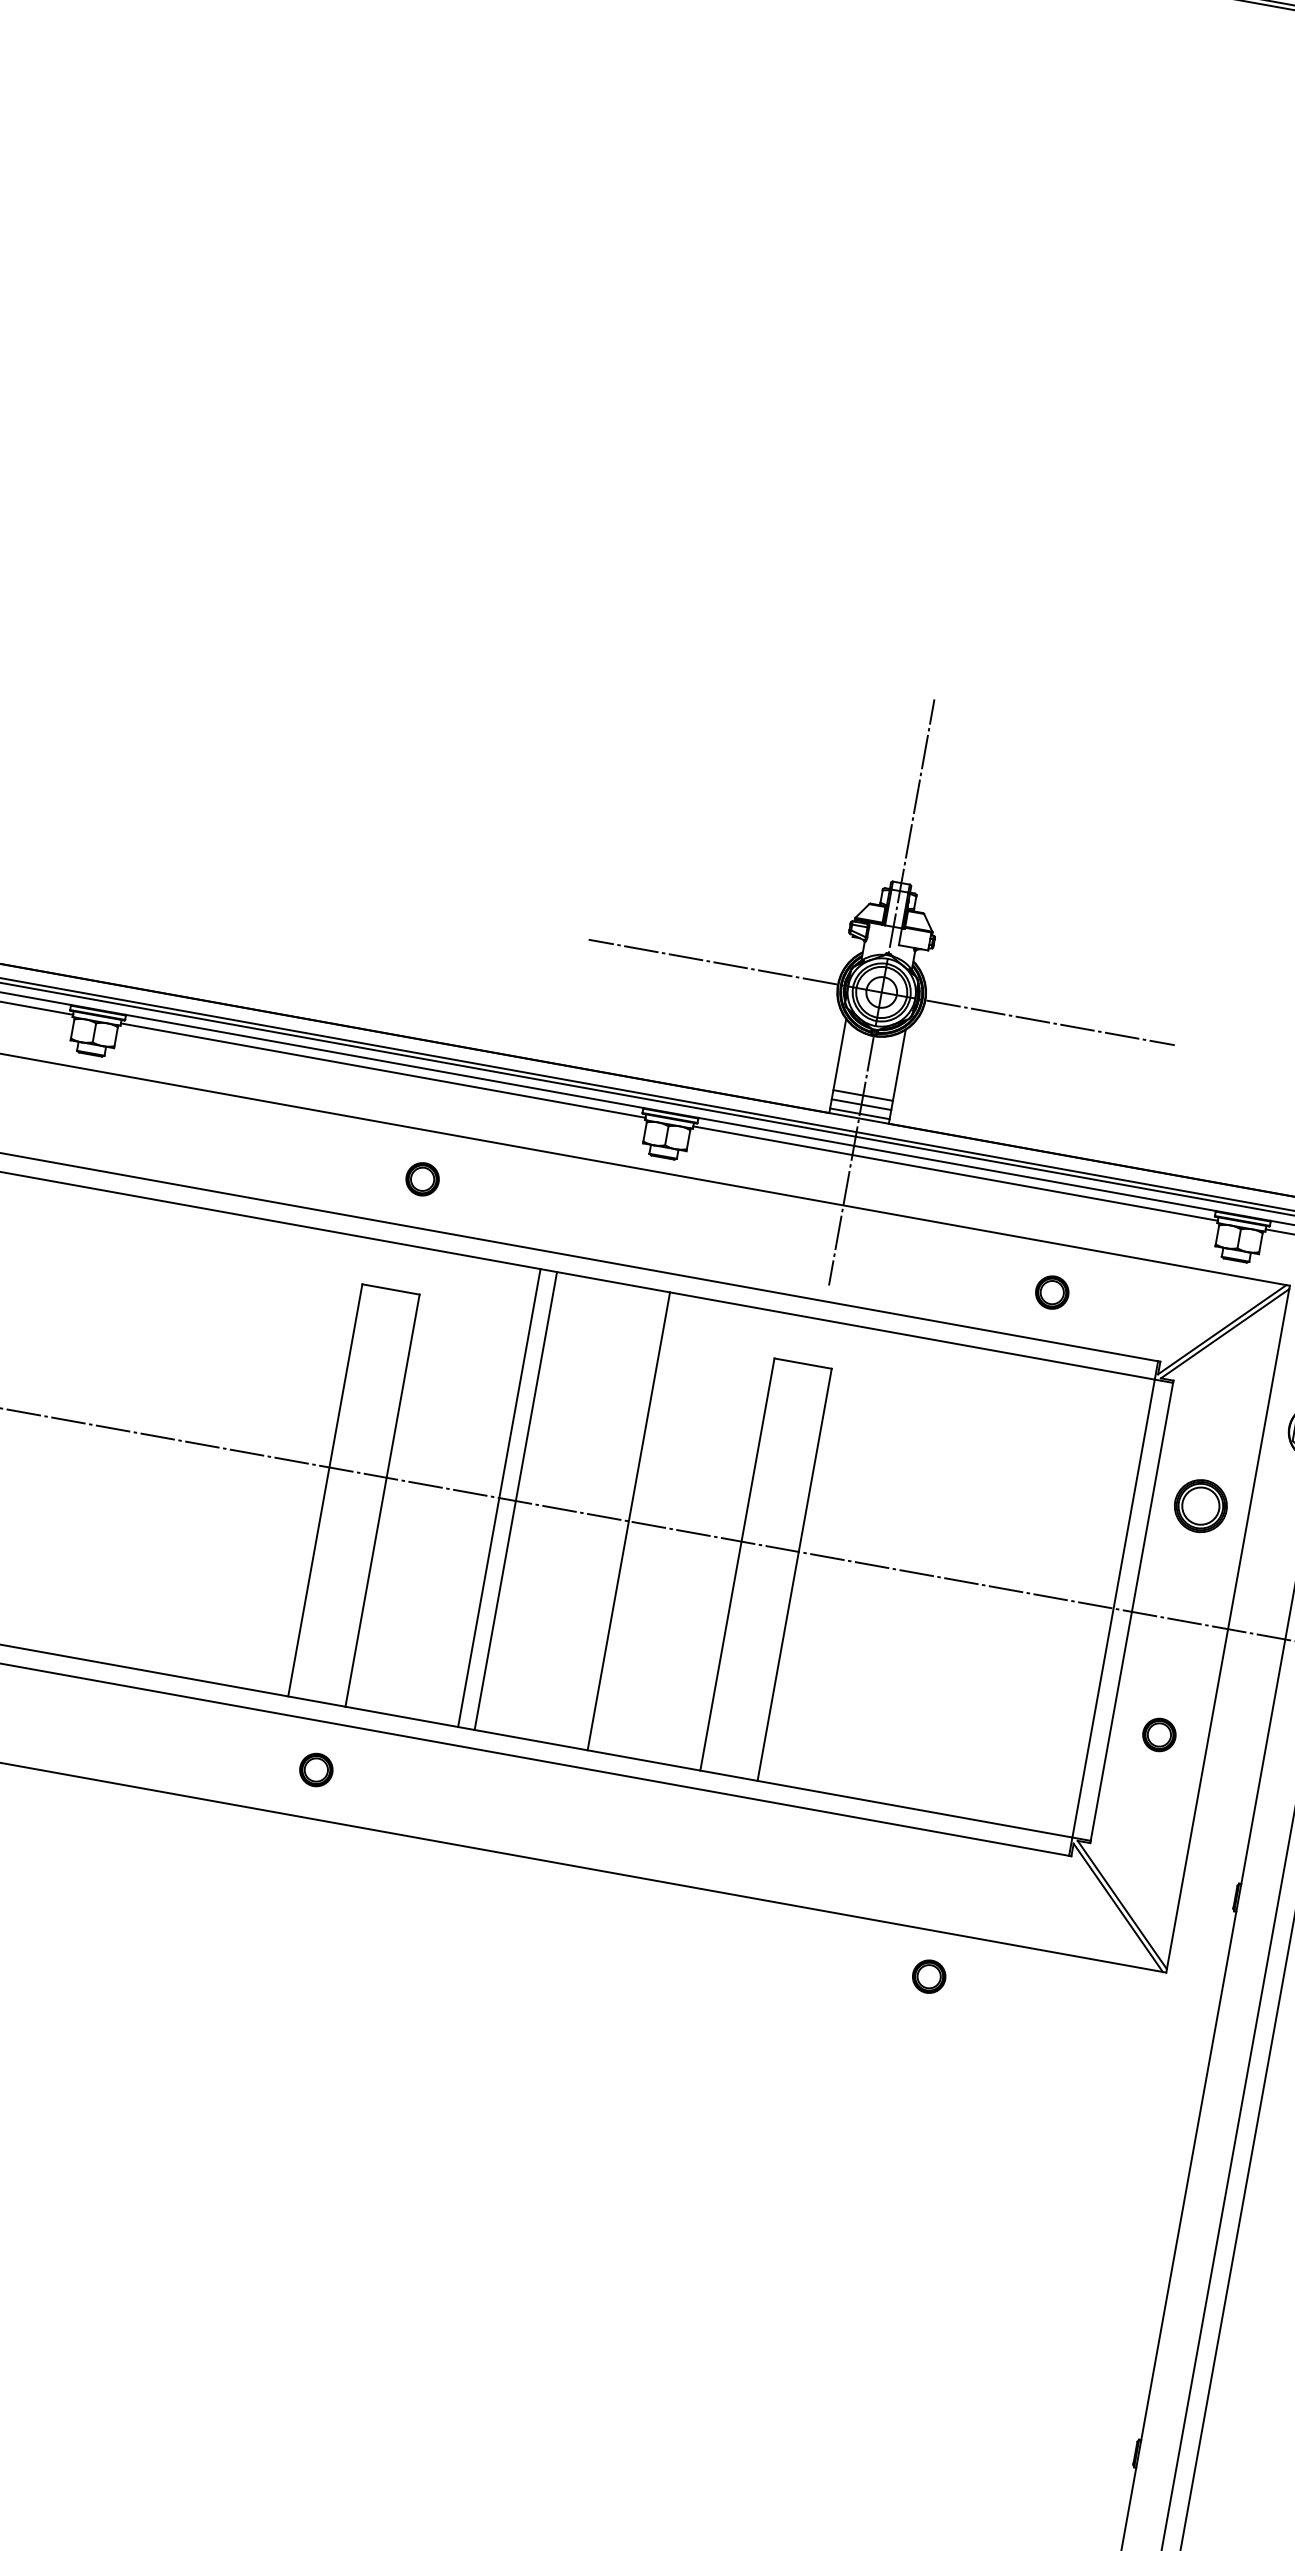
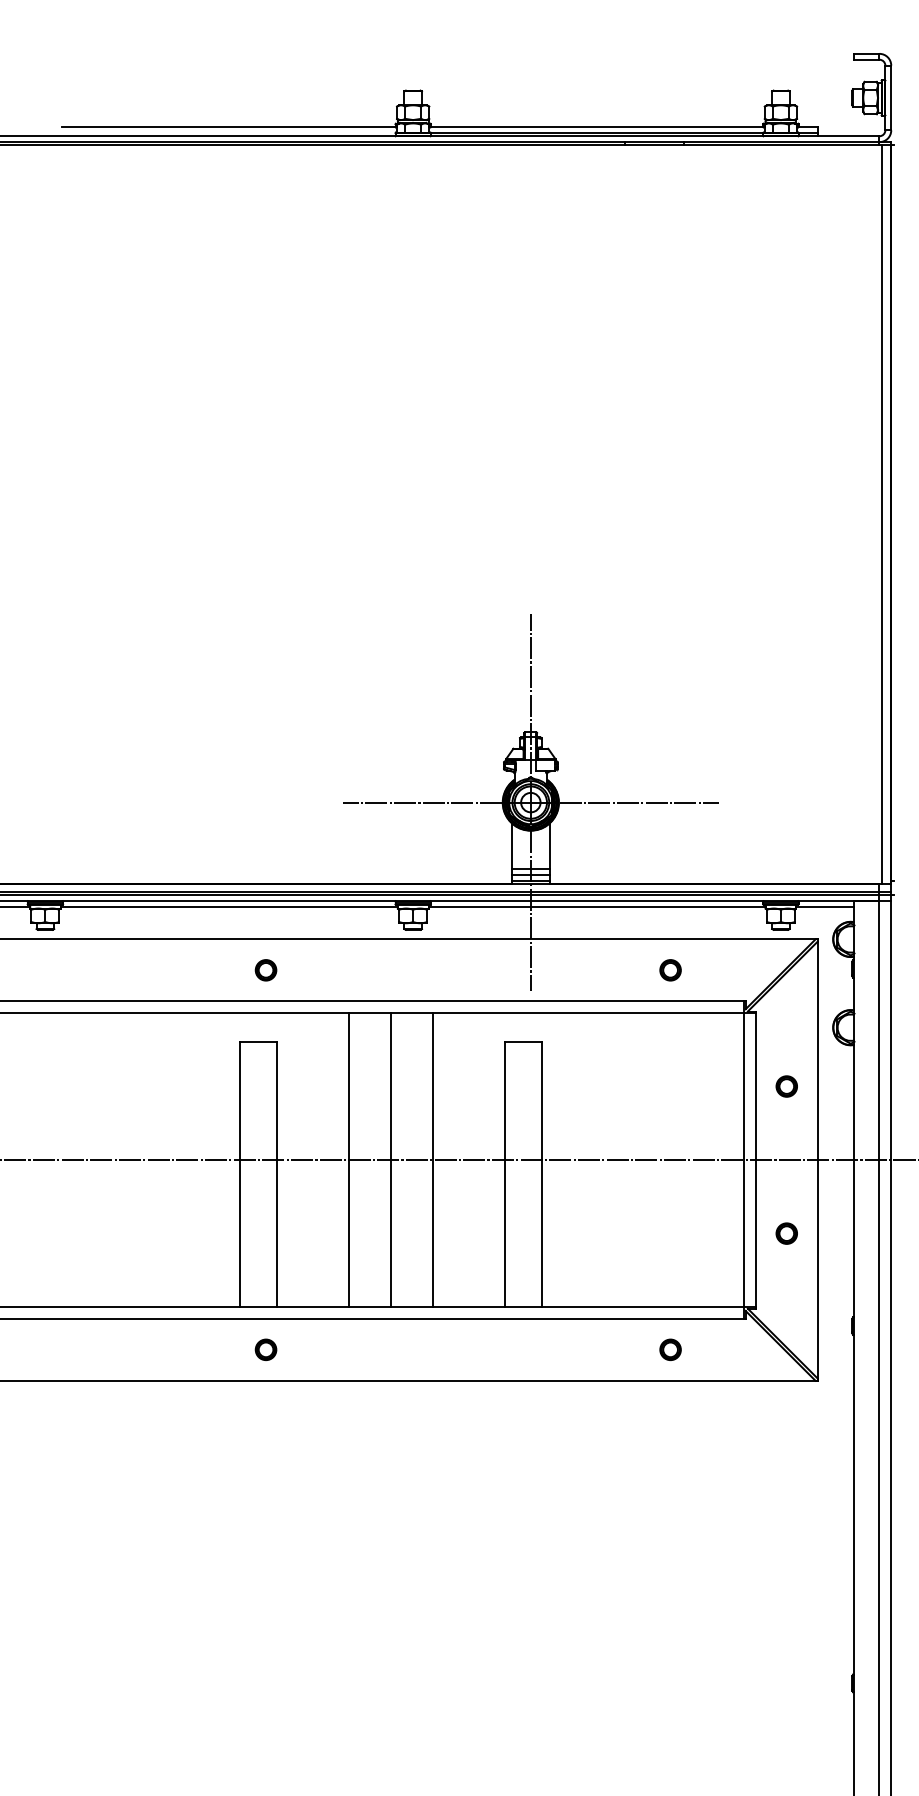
line: (516, 1500) -> (391, 1159), moved
part: (1200, 1505) -> (786, 1086), size x0.62
part: (929, 1976) -> (670, 1349), moved

